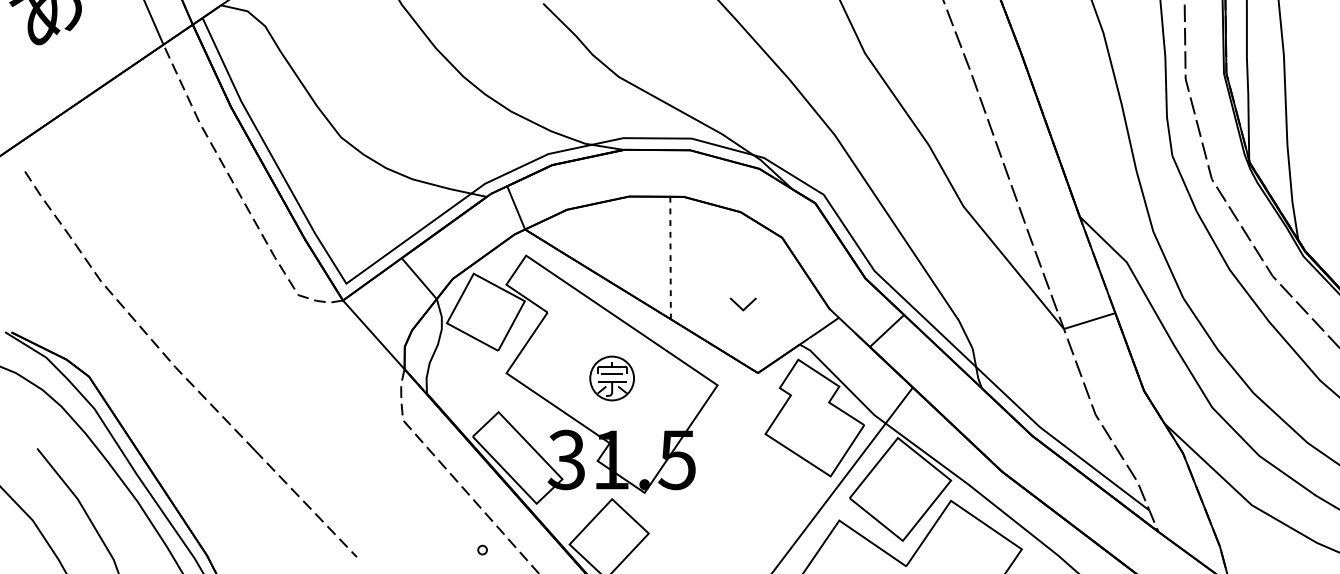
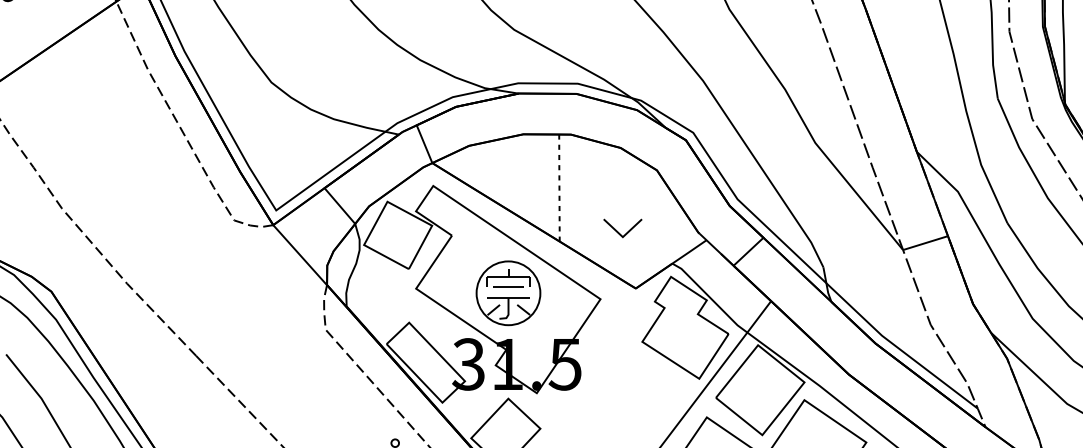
part: (743, 304) -> (623, 228), size x1.67
part: (611, 378) -> (507, 293), size x1.67

